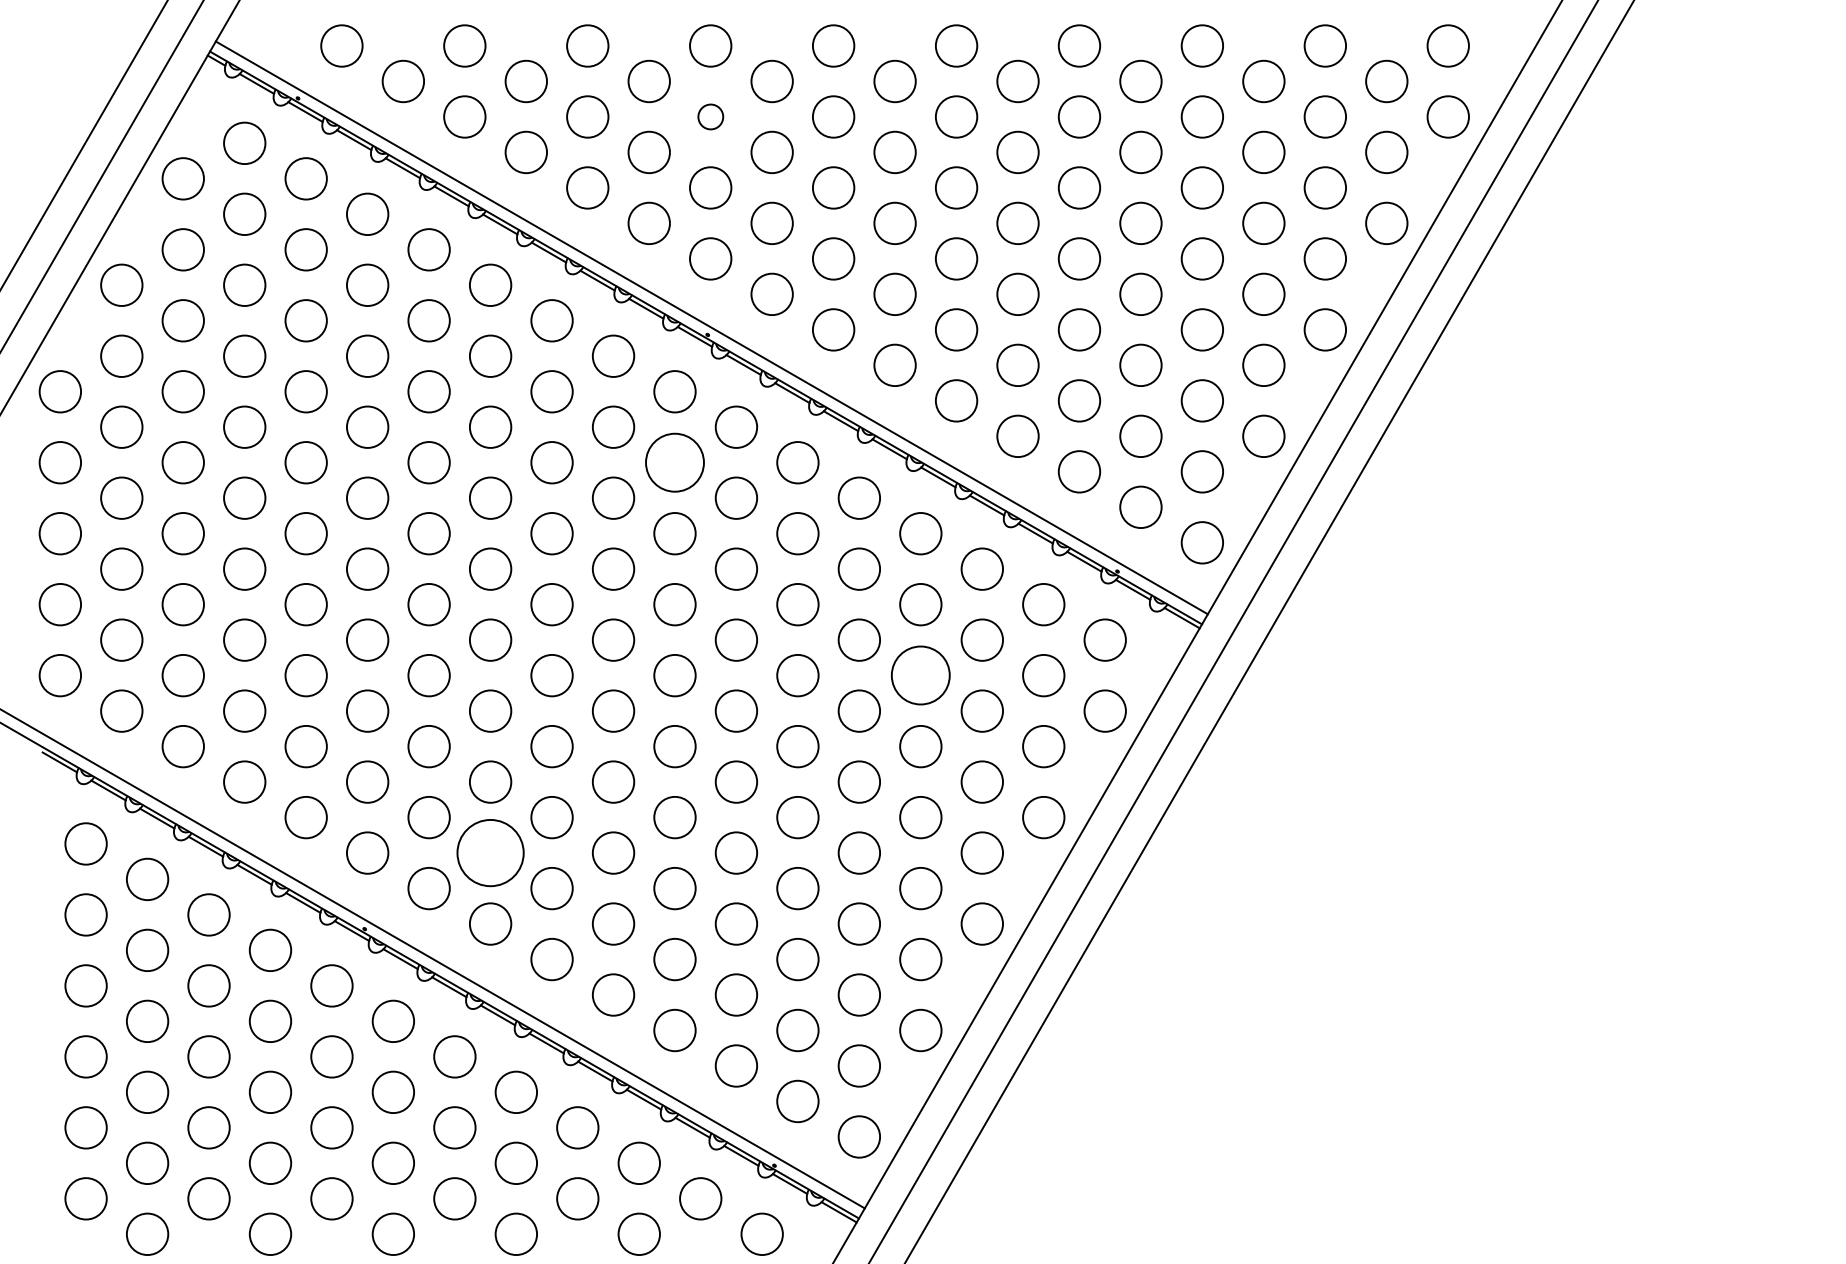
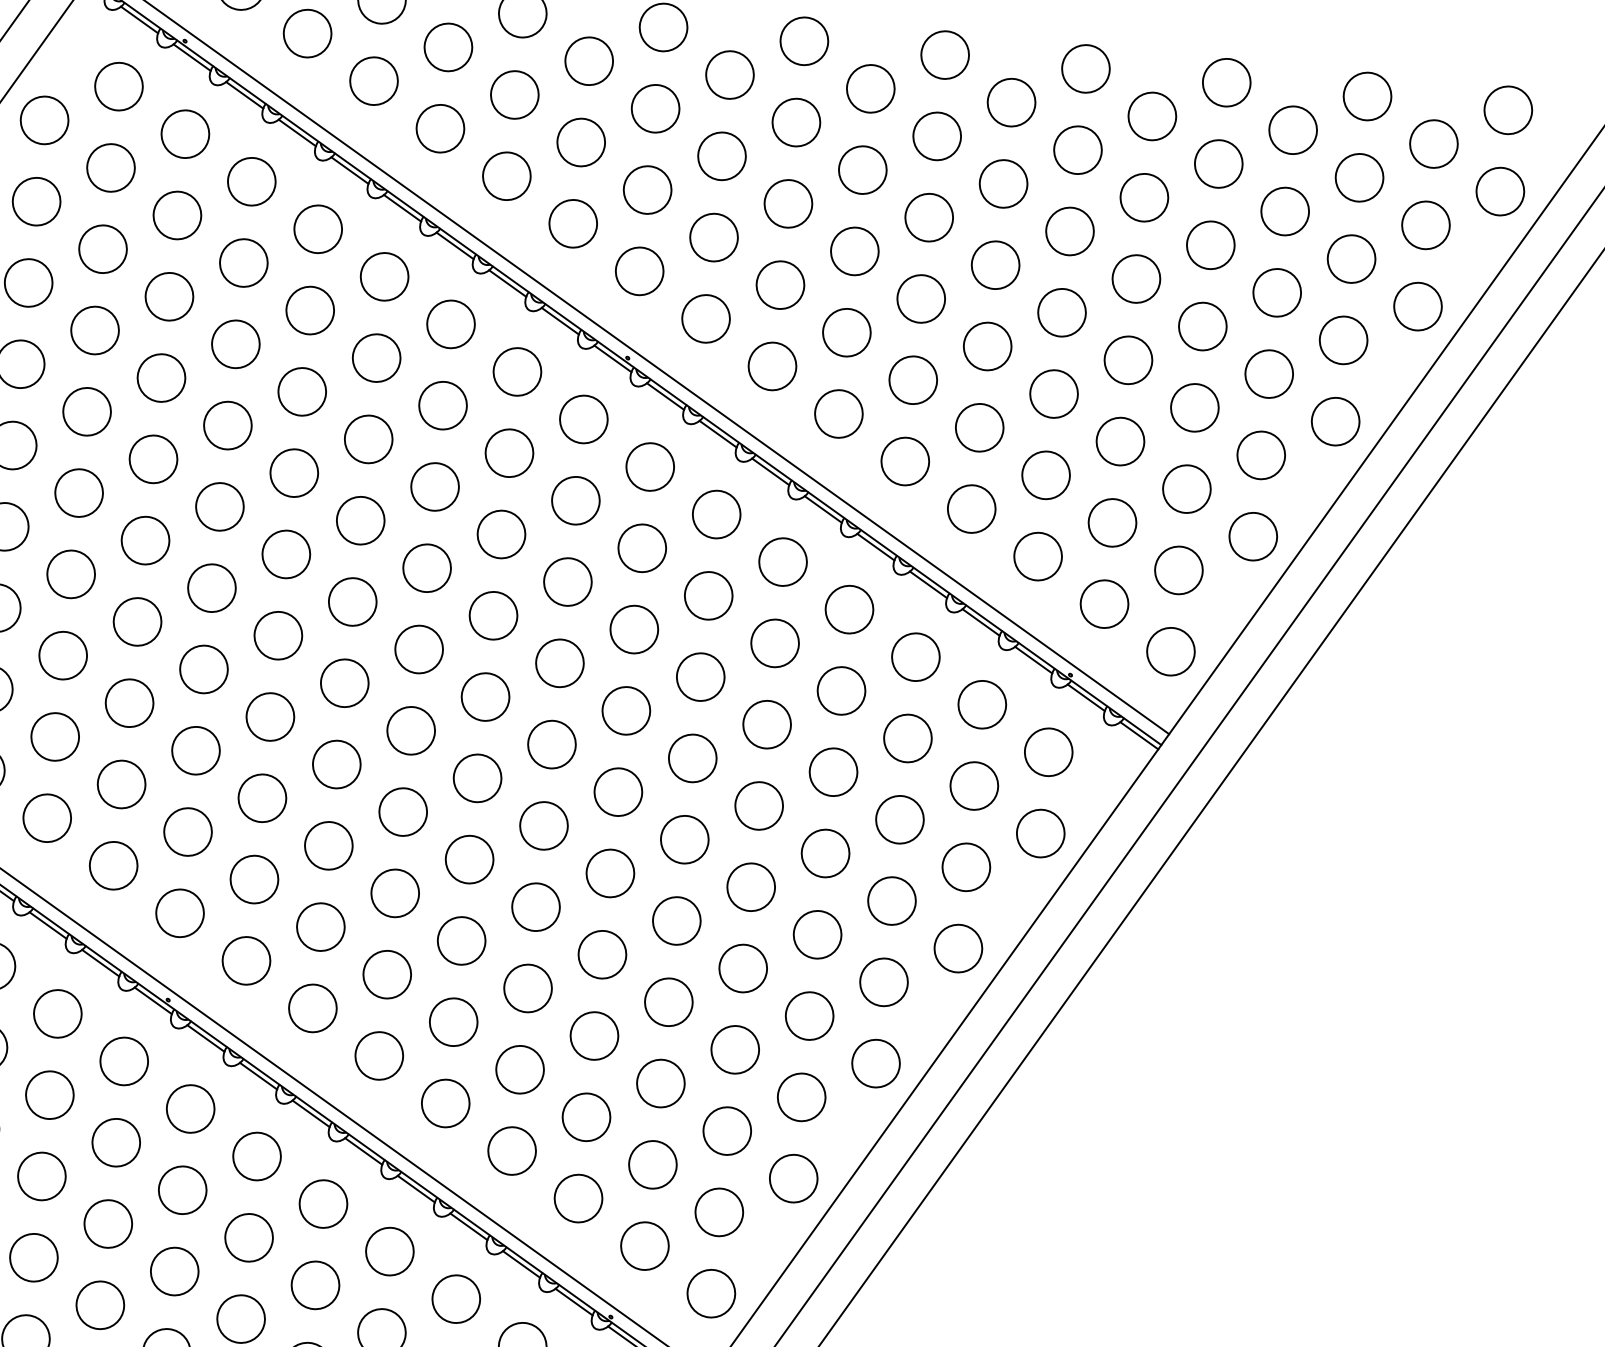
circle: (710, 116) -> (655, 108), size x1.67
circle: (674, 462) -> (575, 500), size x0.71
circle: (920, 675) -> (833, 772), size x0.71
circle: (490, 852) -> (320, 926), size x0.62

